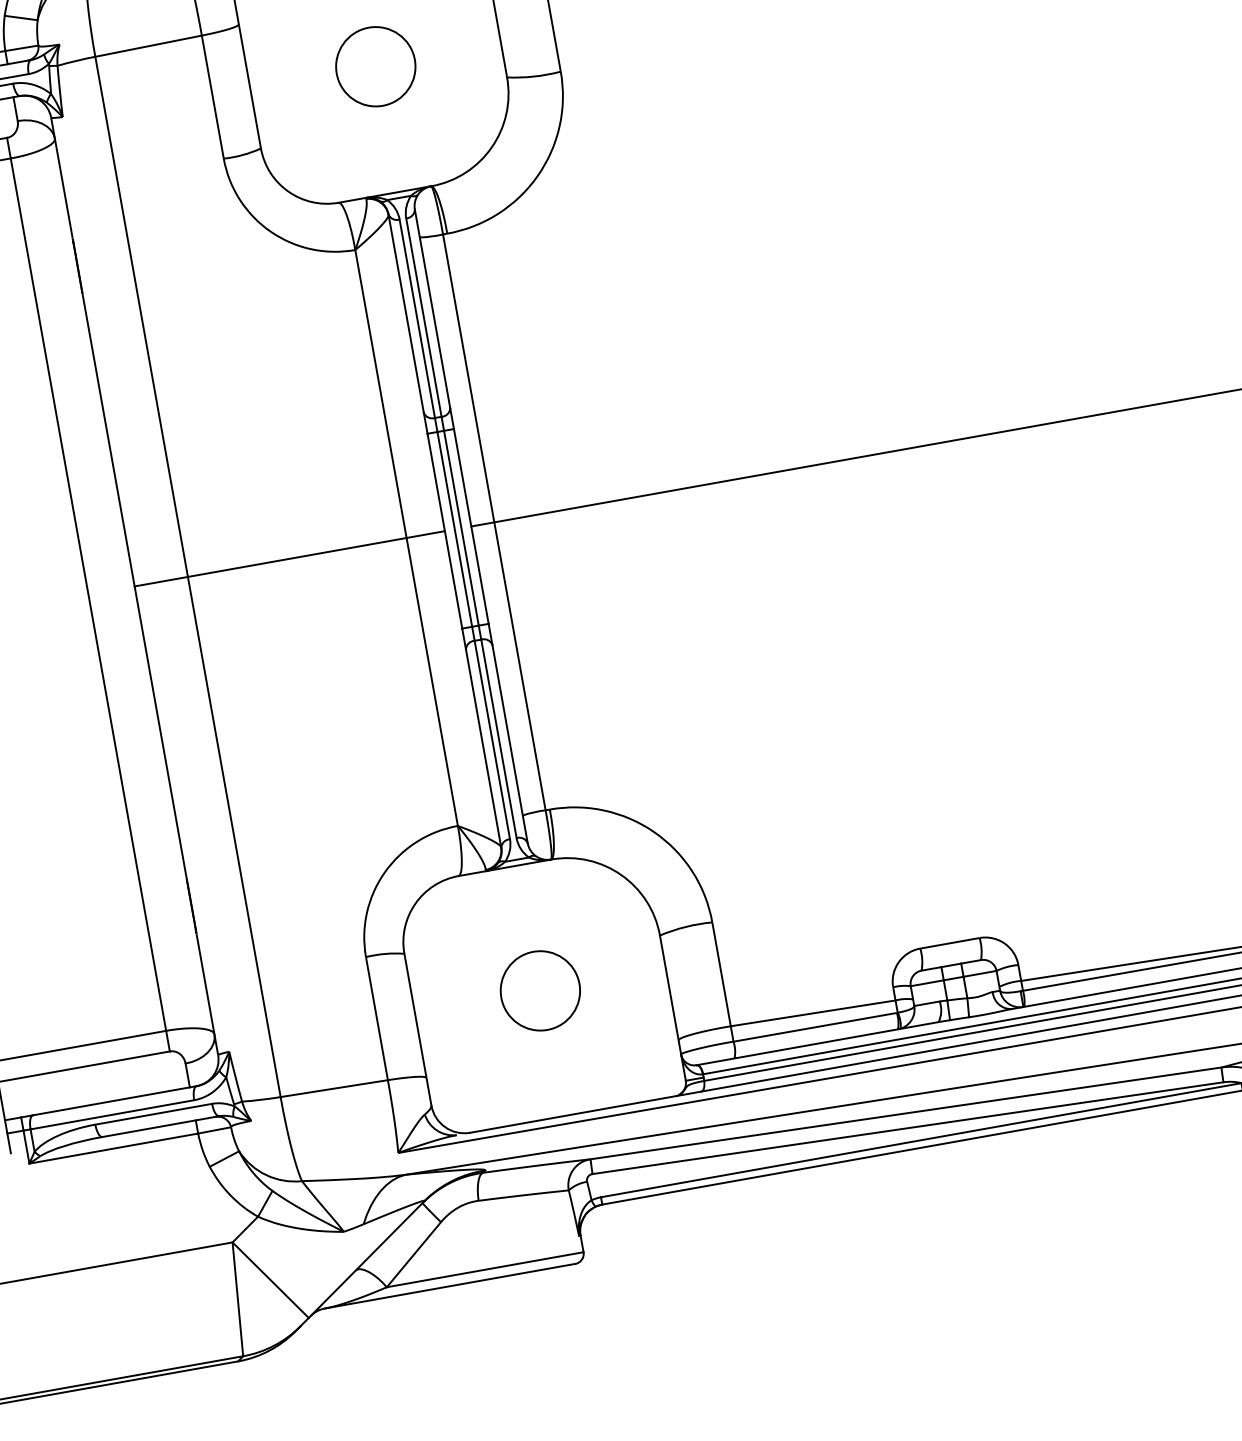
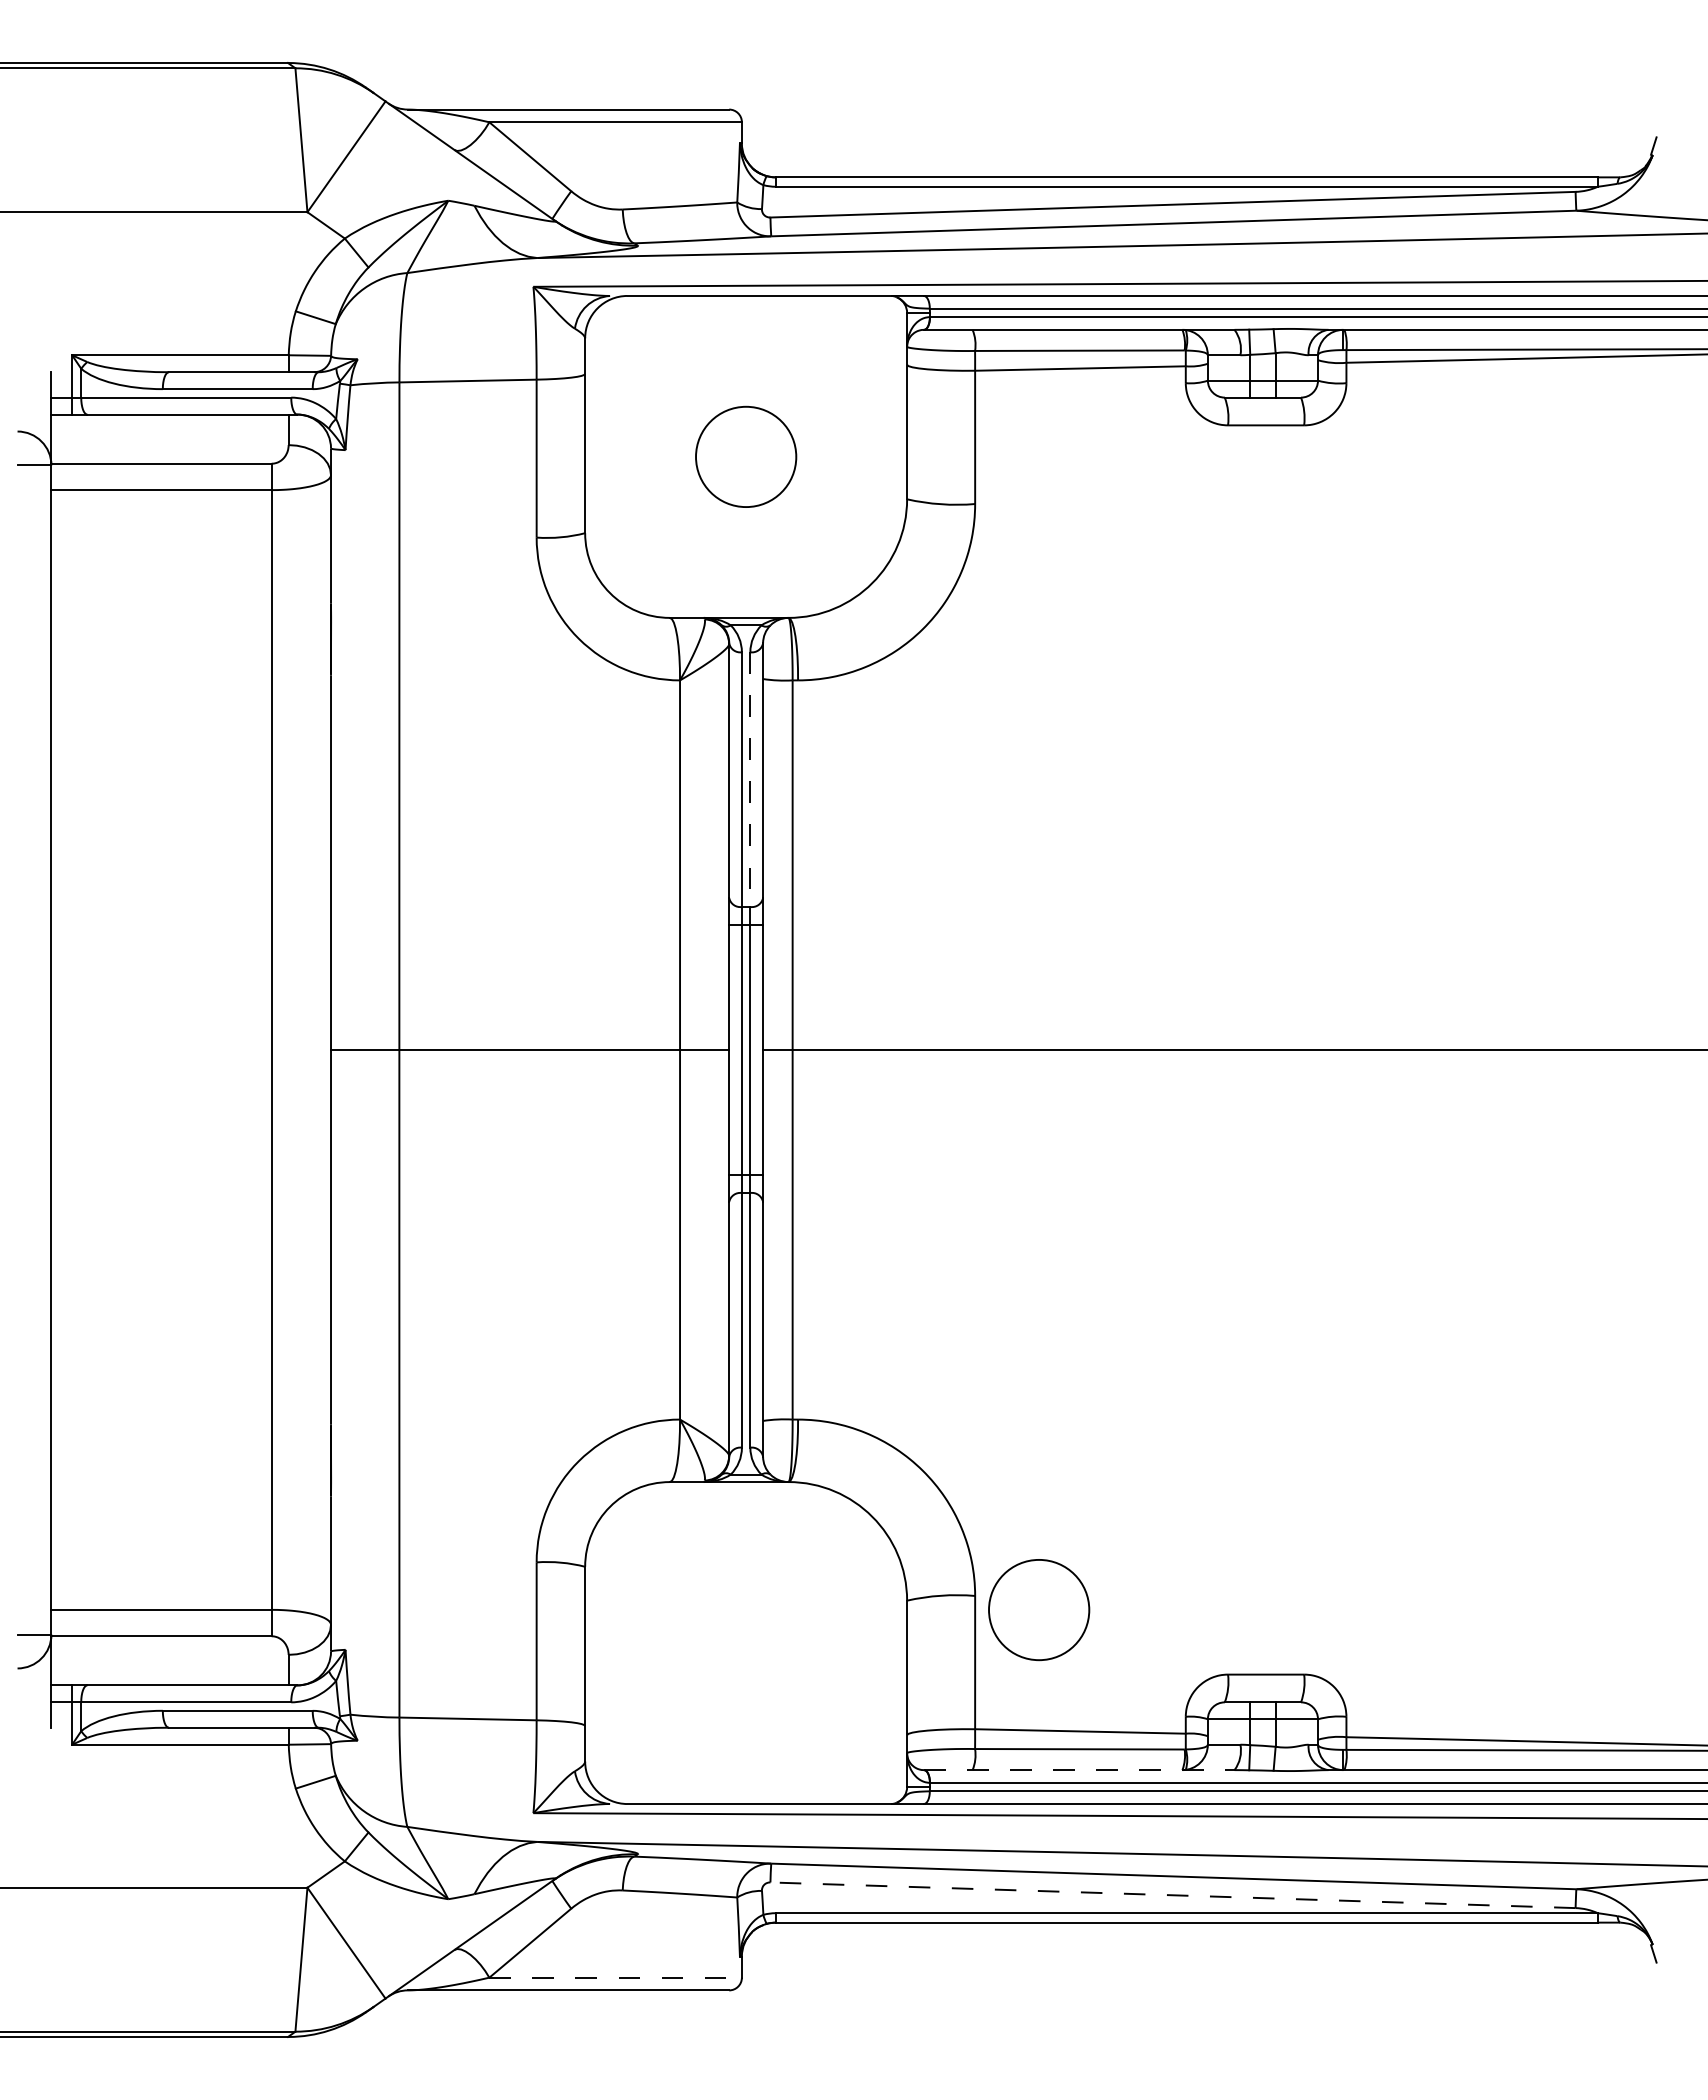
line: (424, 318) -> (750, 780), solid -> dashed
circle: (540, 991) -> (1039, 1610), moved
line: (817, 1043) -> (1079, 1770), solid -> dashed
line: (908, 1128) -> (1173, 1895), solid -> dashed
line: (485, 1269) -> (616, 1977), solid -> dashed

